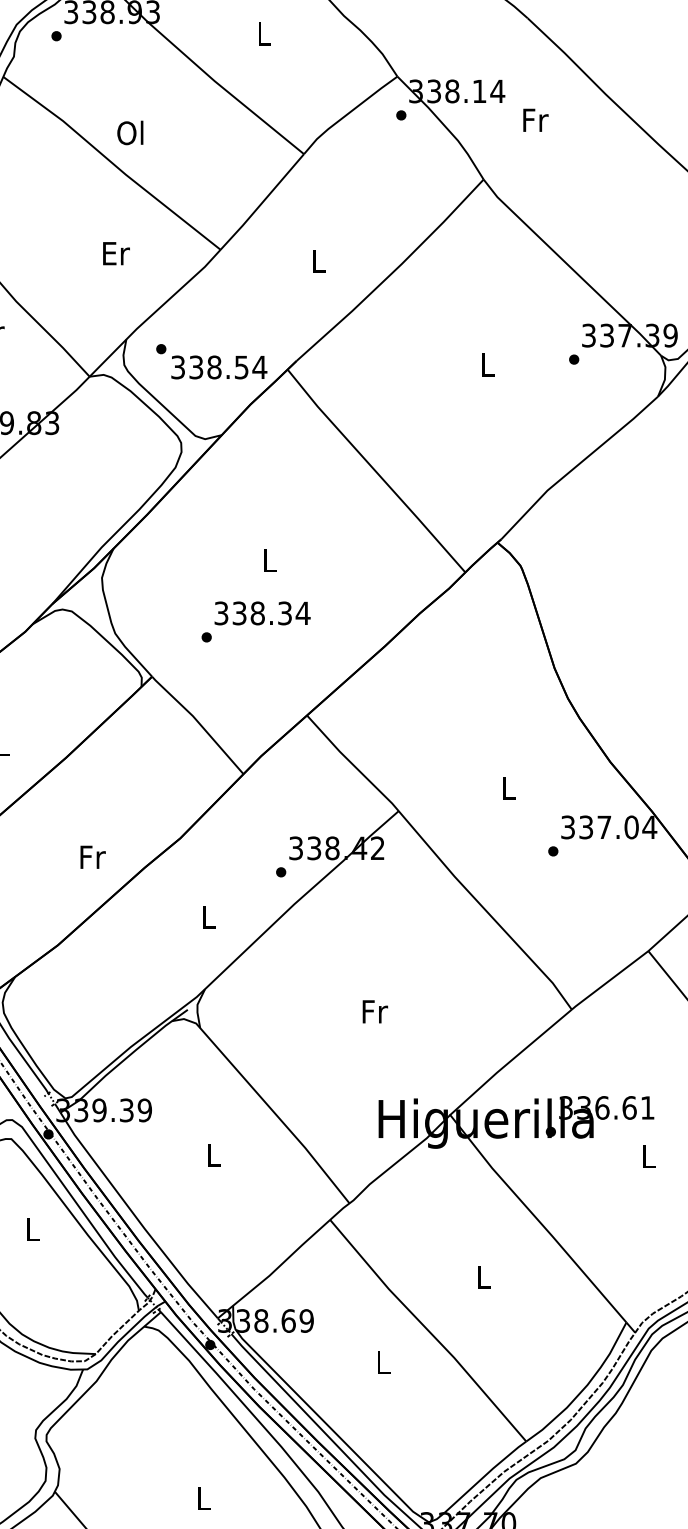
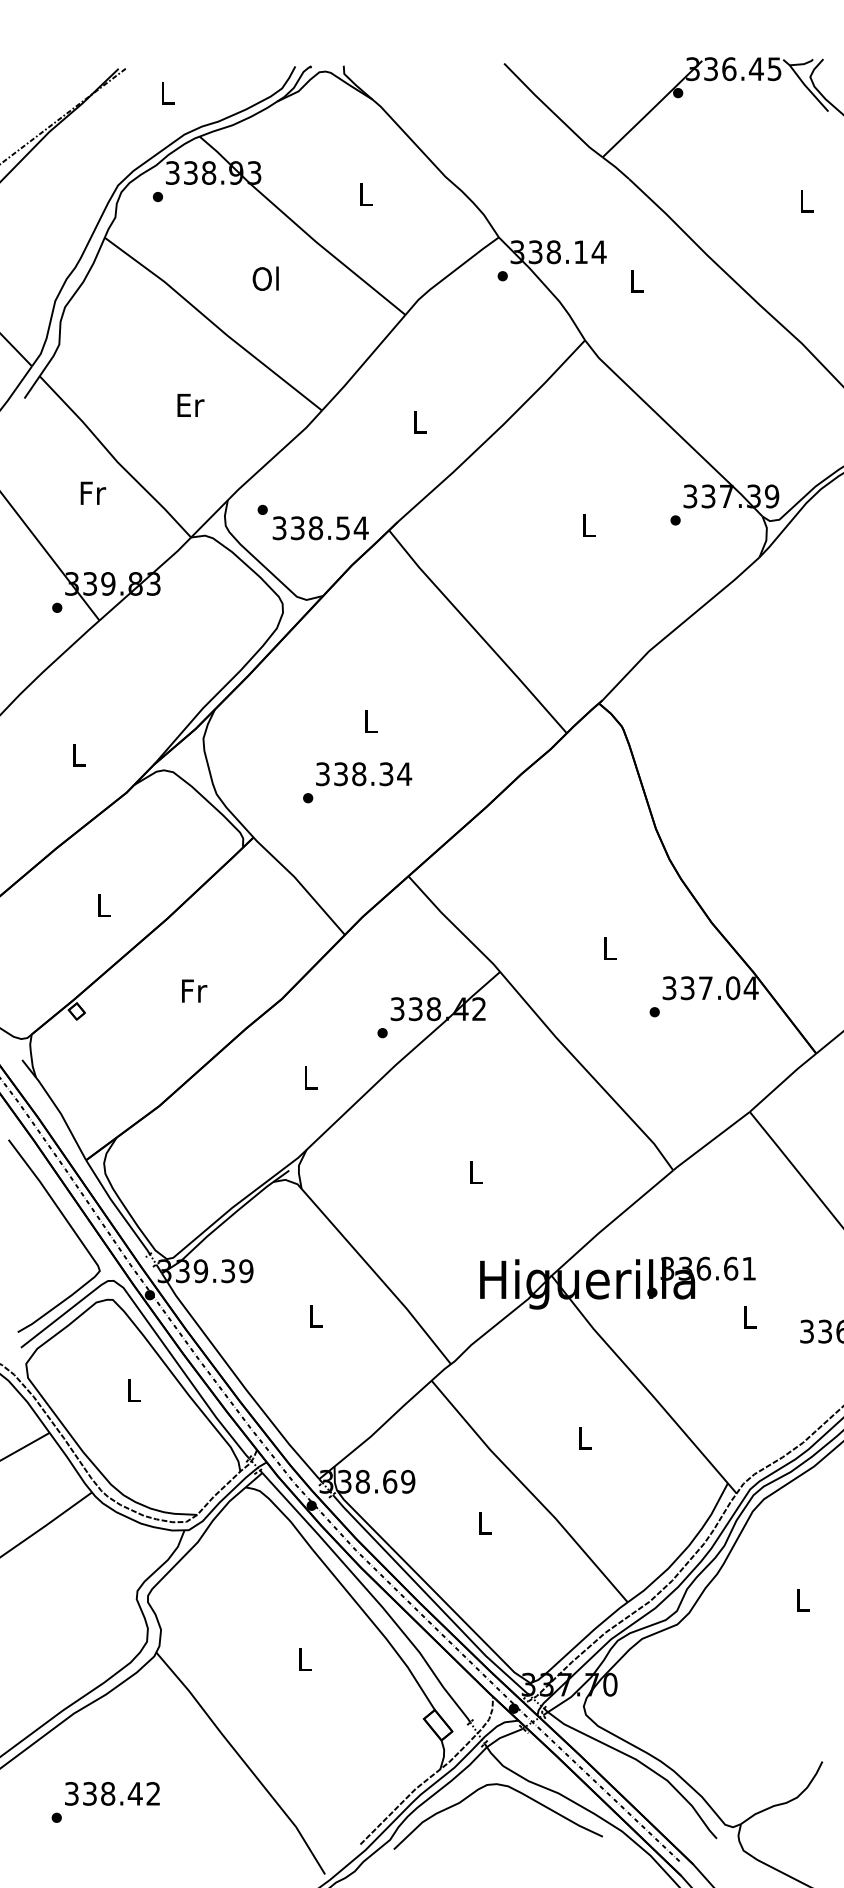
text: (536, 119) -> (637, 280), Fr -> L
text: (130, 132) -> (265, 278), moved
text: (116, 253) -> (190, 405), moved
text: (93, 856) -> (194, 990), moved
text: (375, 1011) -> (476, 1172), Fr -> L

